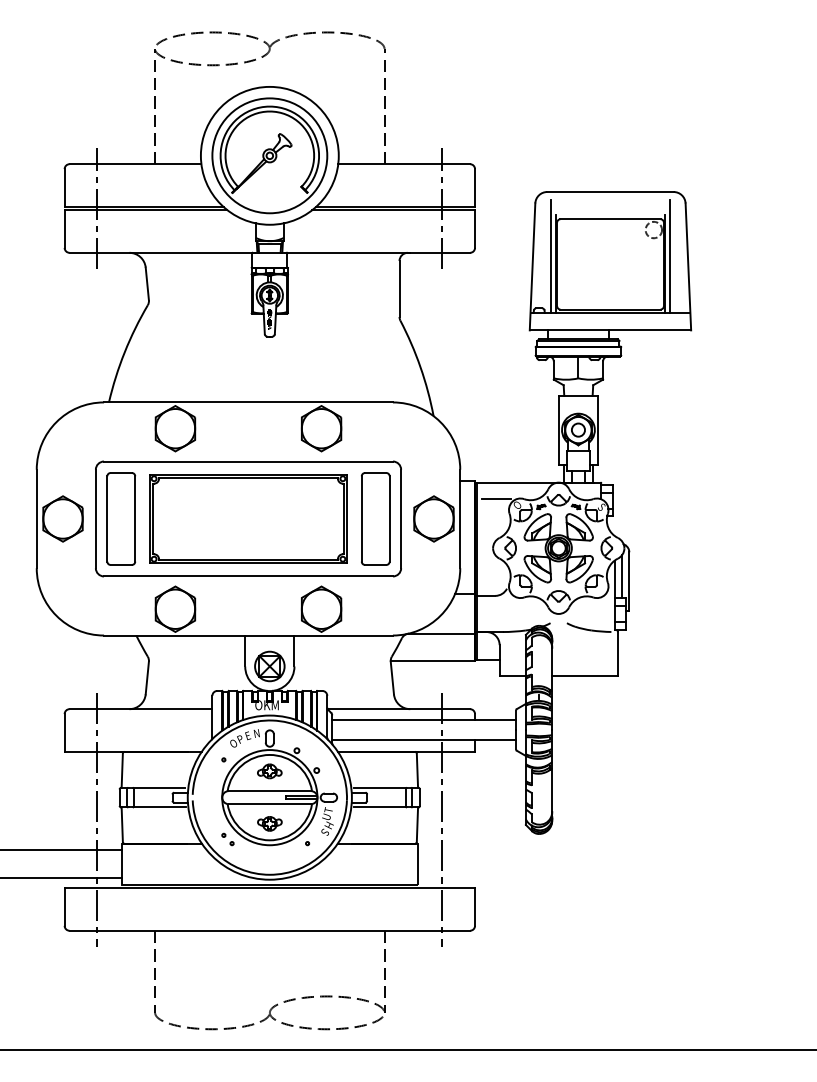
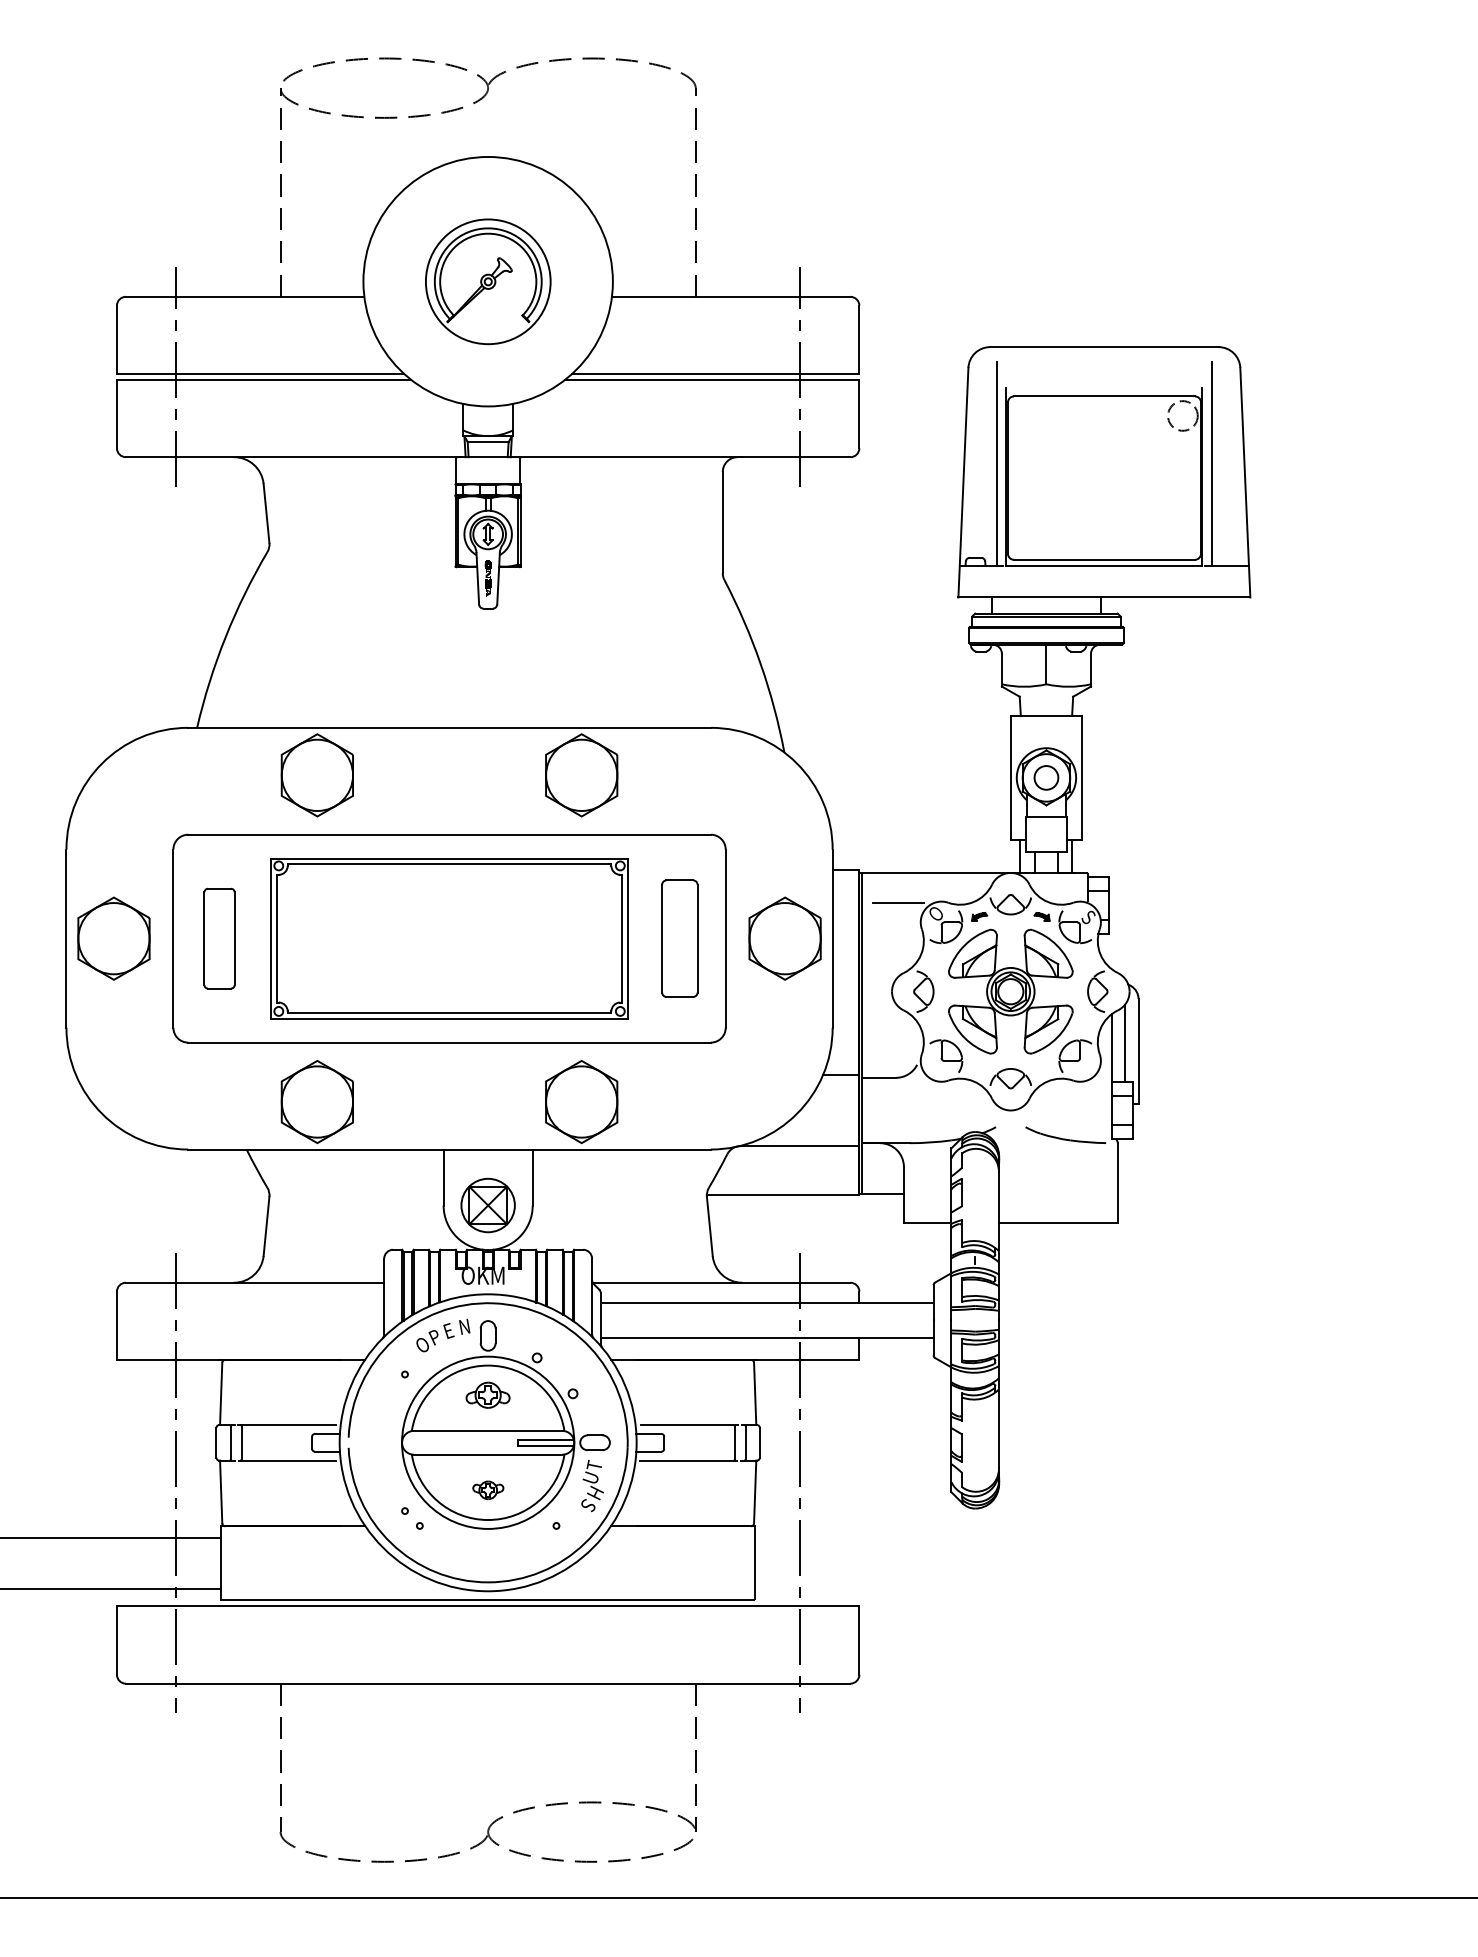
part: (269, 155) -> (487, 281), size x0.6
part: (121, 518) -> (219, 937), size x0.6
part: (375, 518) -> (679, 937), size x0.7
part: (269, 823) -> (487, 1489), size x0.7

